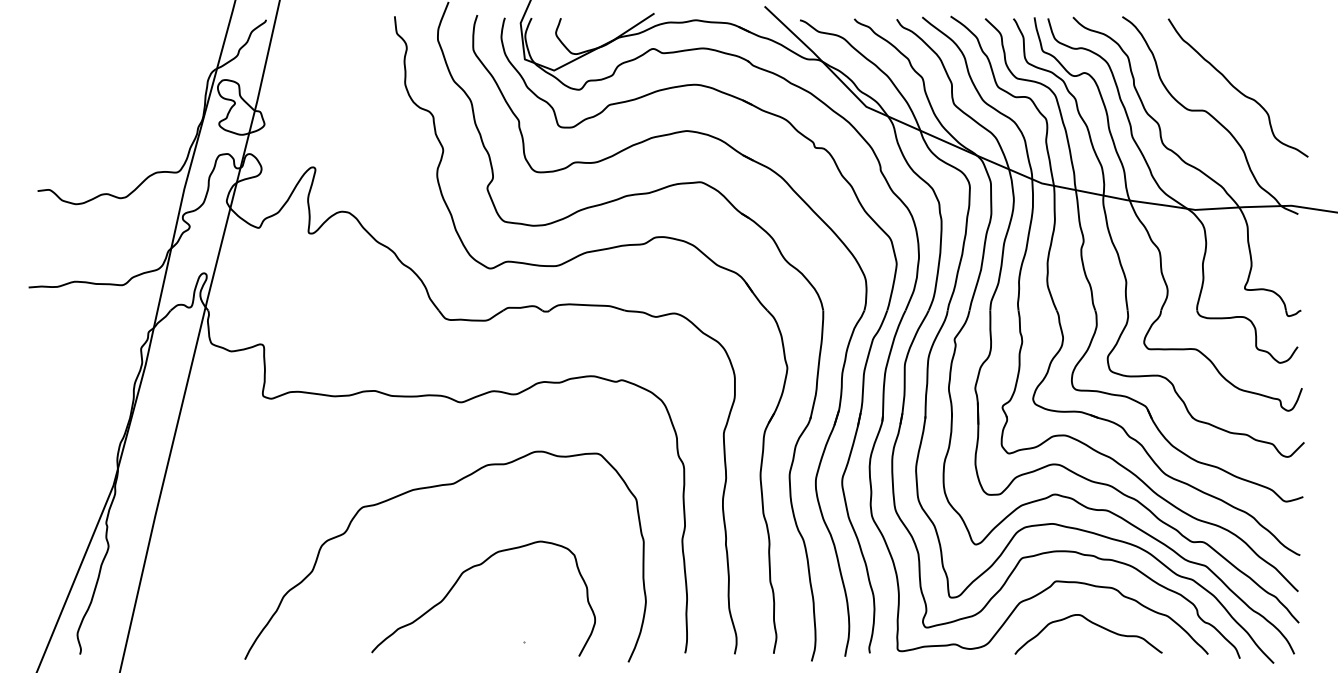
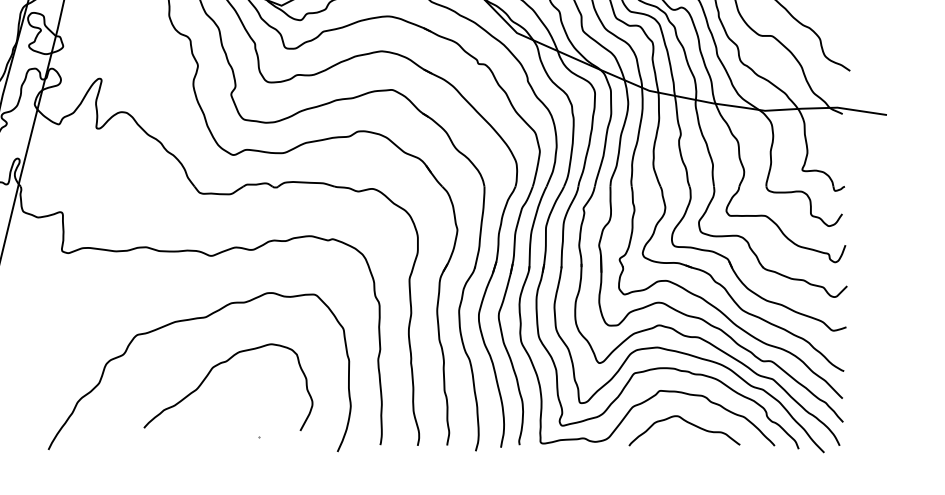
curve: (457, 582) -> (208, 375), moved

